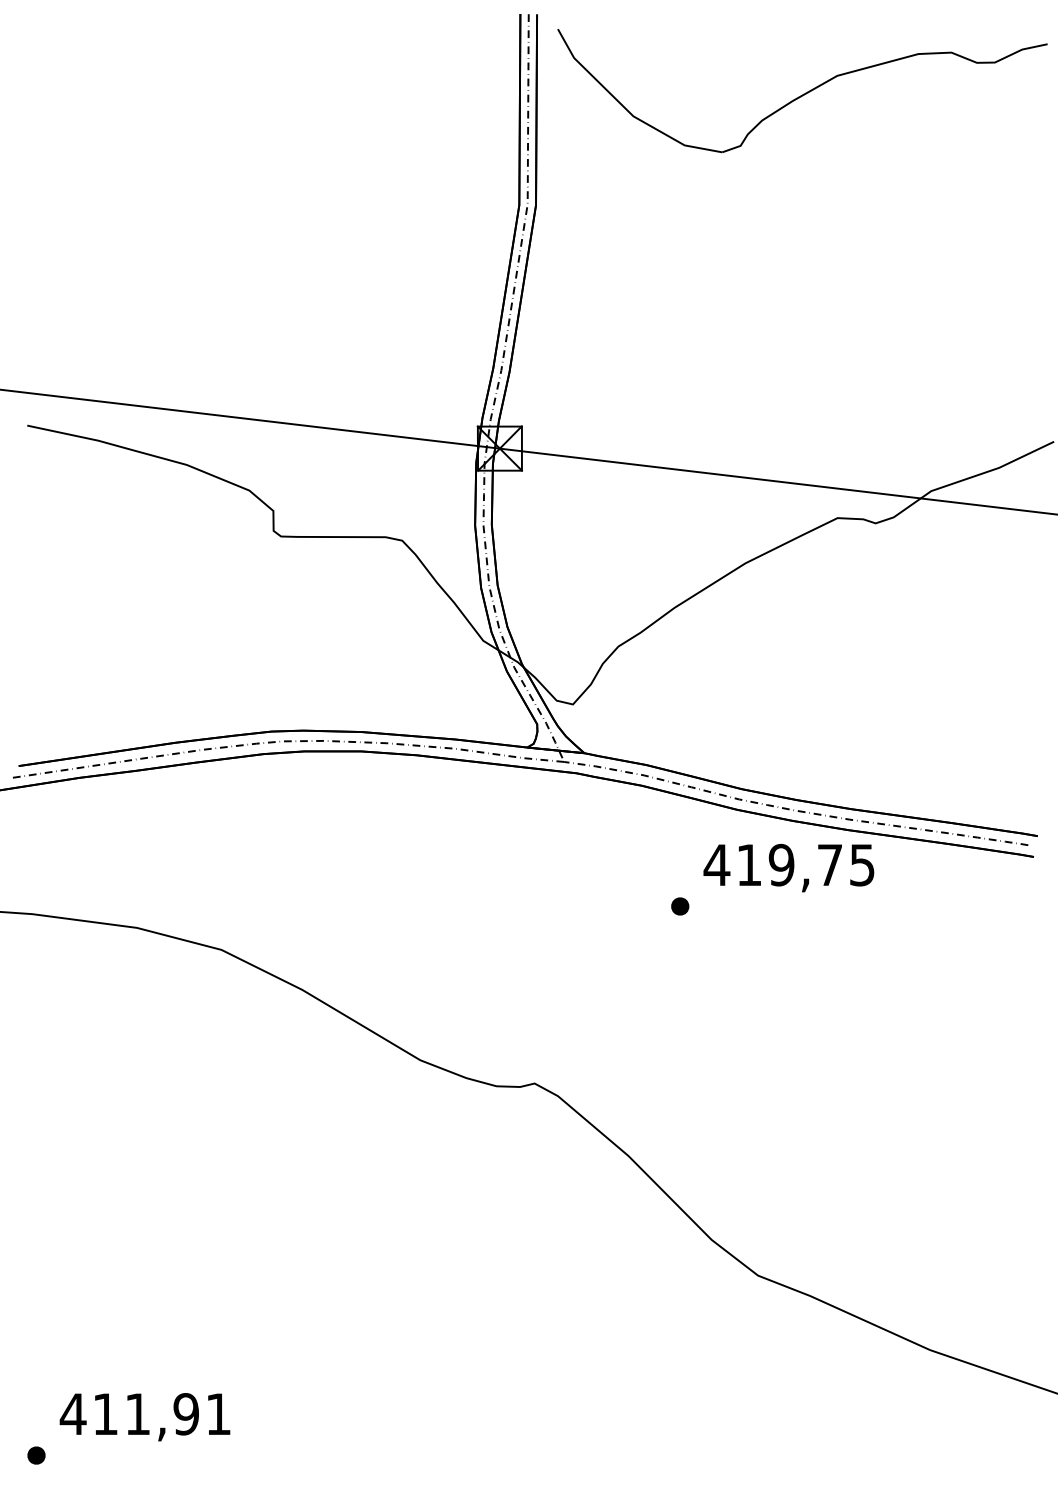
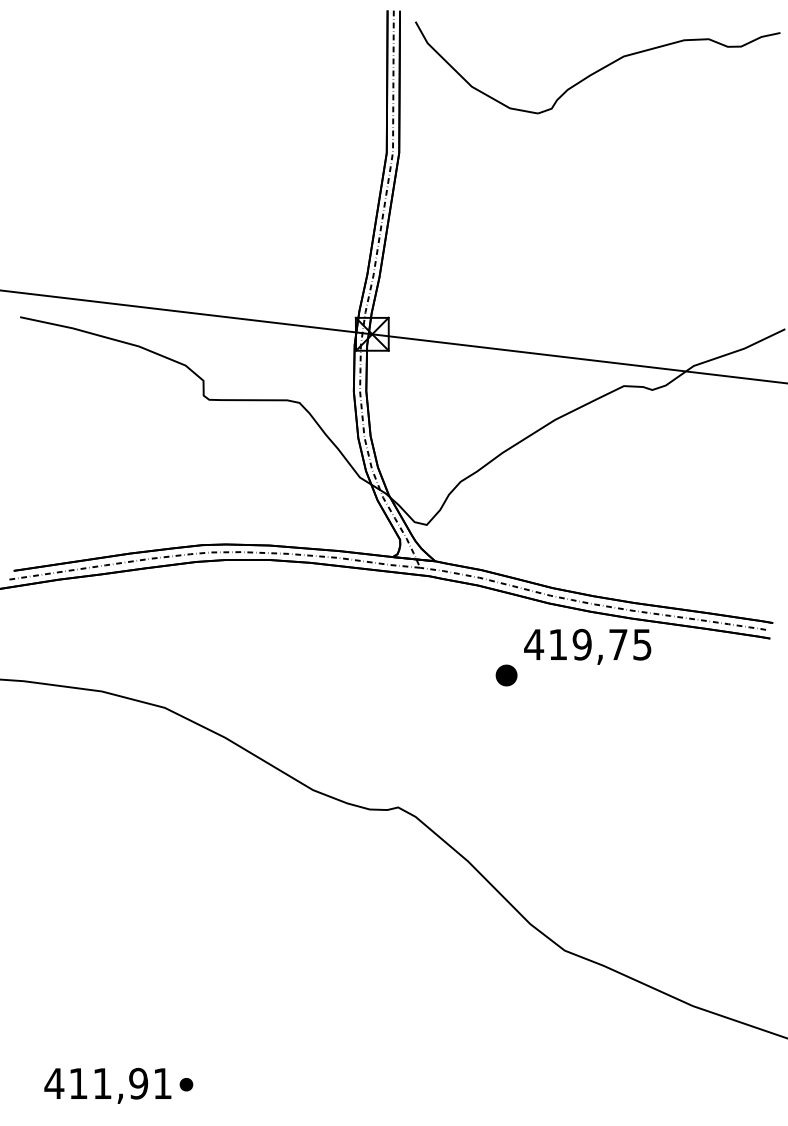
part: (680, 906) -> (506, 675), size x1.6
text: (144, 1417) -> (107, 1086), moved
part: (36, 1455) -> (186, 1084), moved

